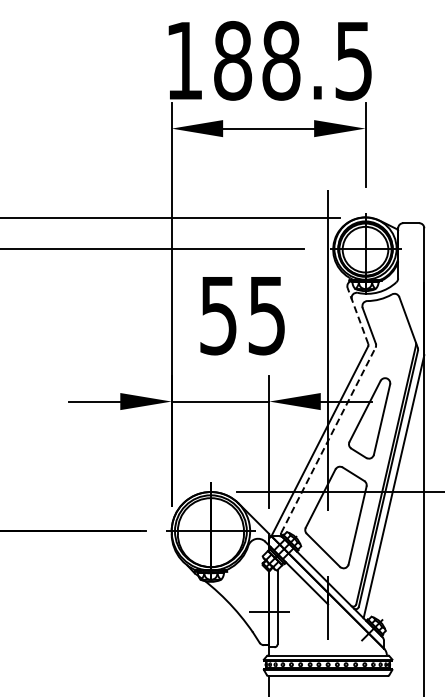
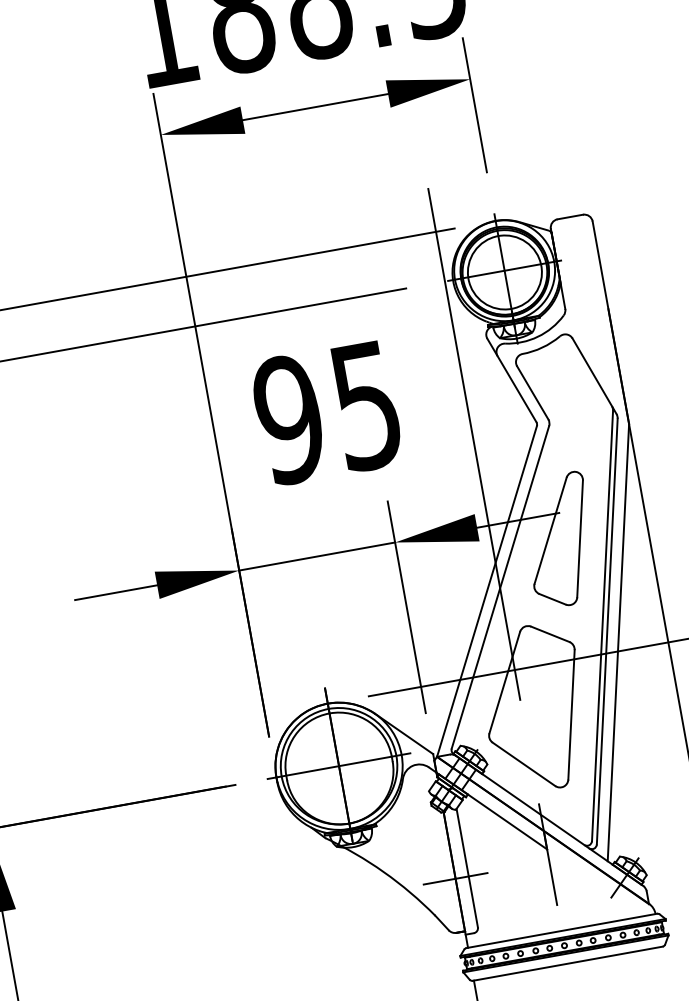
text: (218, 315) -> (289, 419), 55 -> 95
line: (357, 316) -> (511, 381), dashed -> solid
line: (328, 440) -> (500, 587), dashed -> solid

